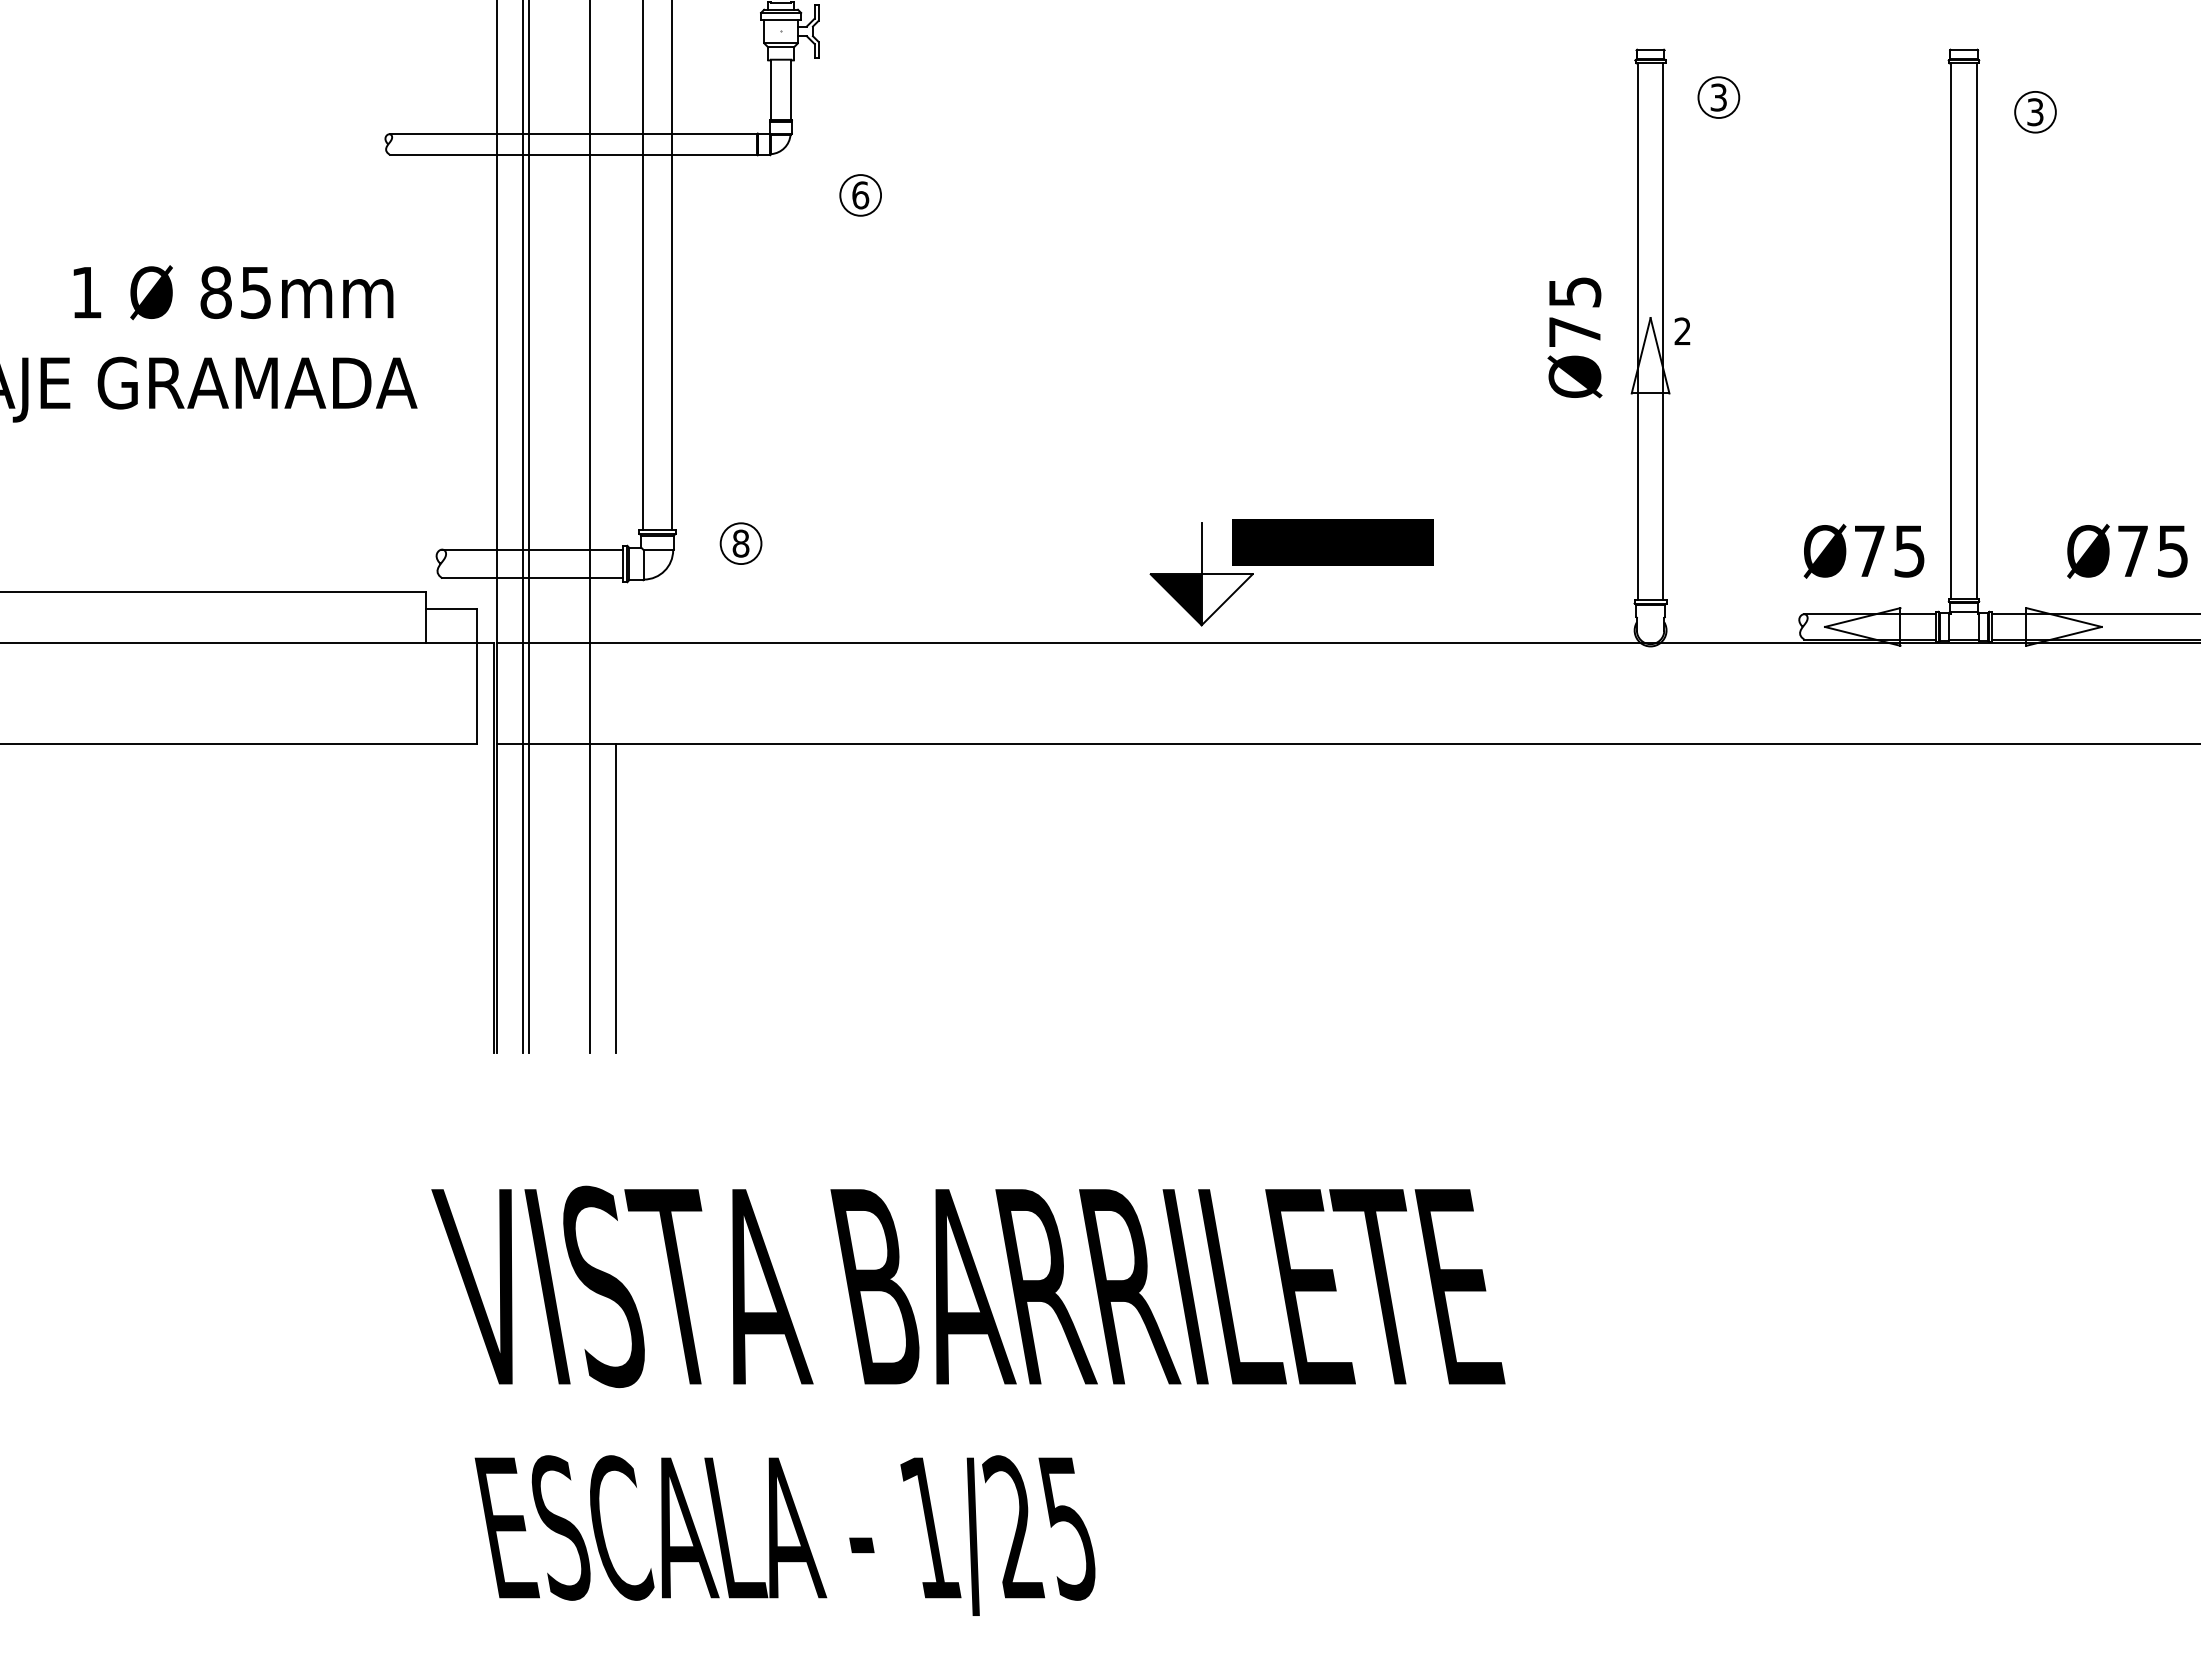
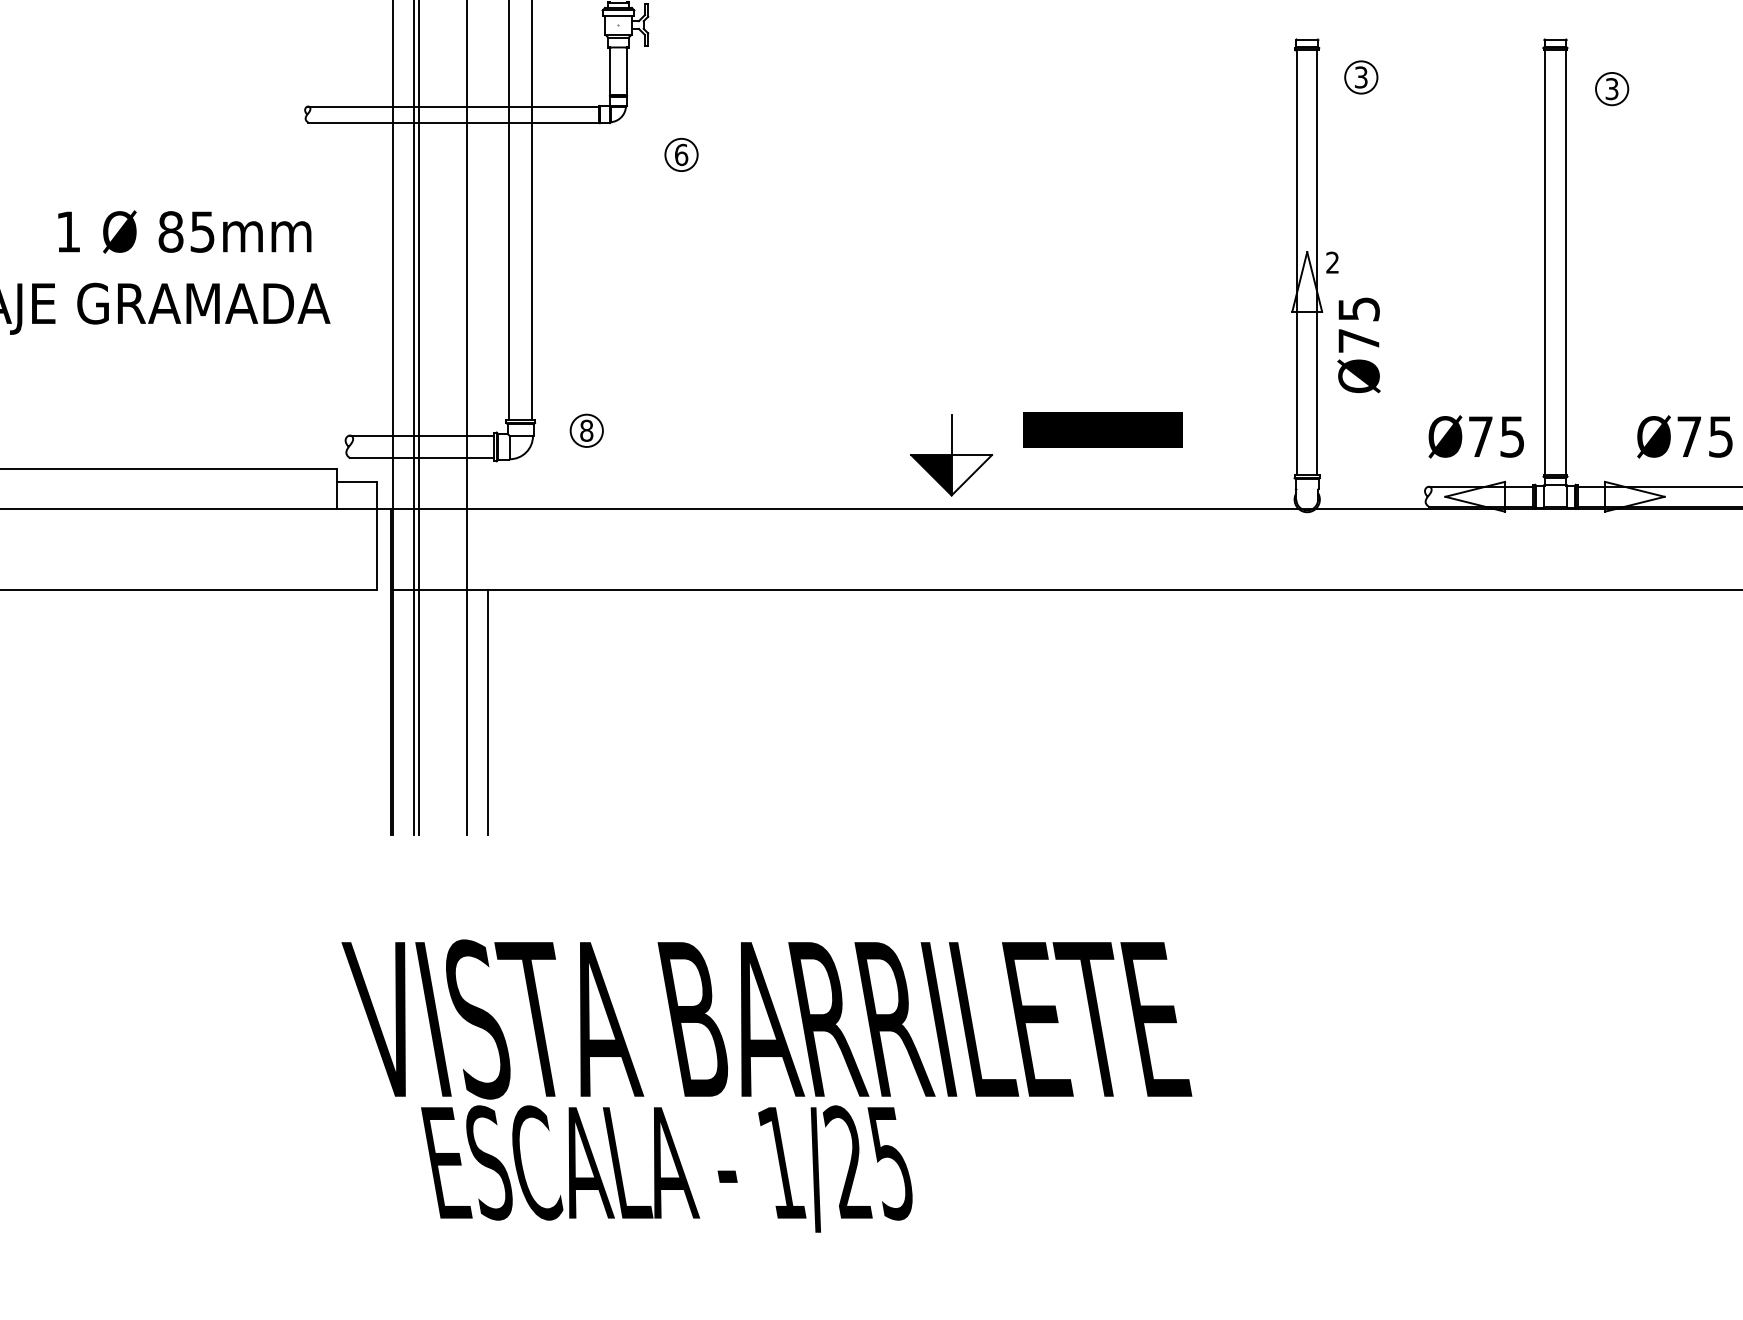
text: (1574, 337) -> (1358, 345), moved
text: (1332, 542) -> (1102, 429), moved
text: (784, 1535) -> (666, 1168), moved

